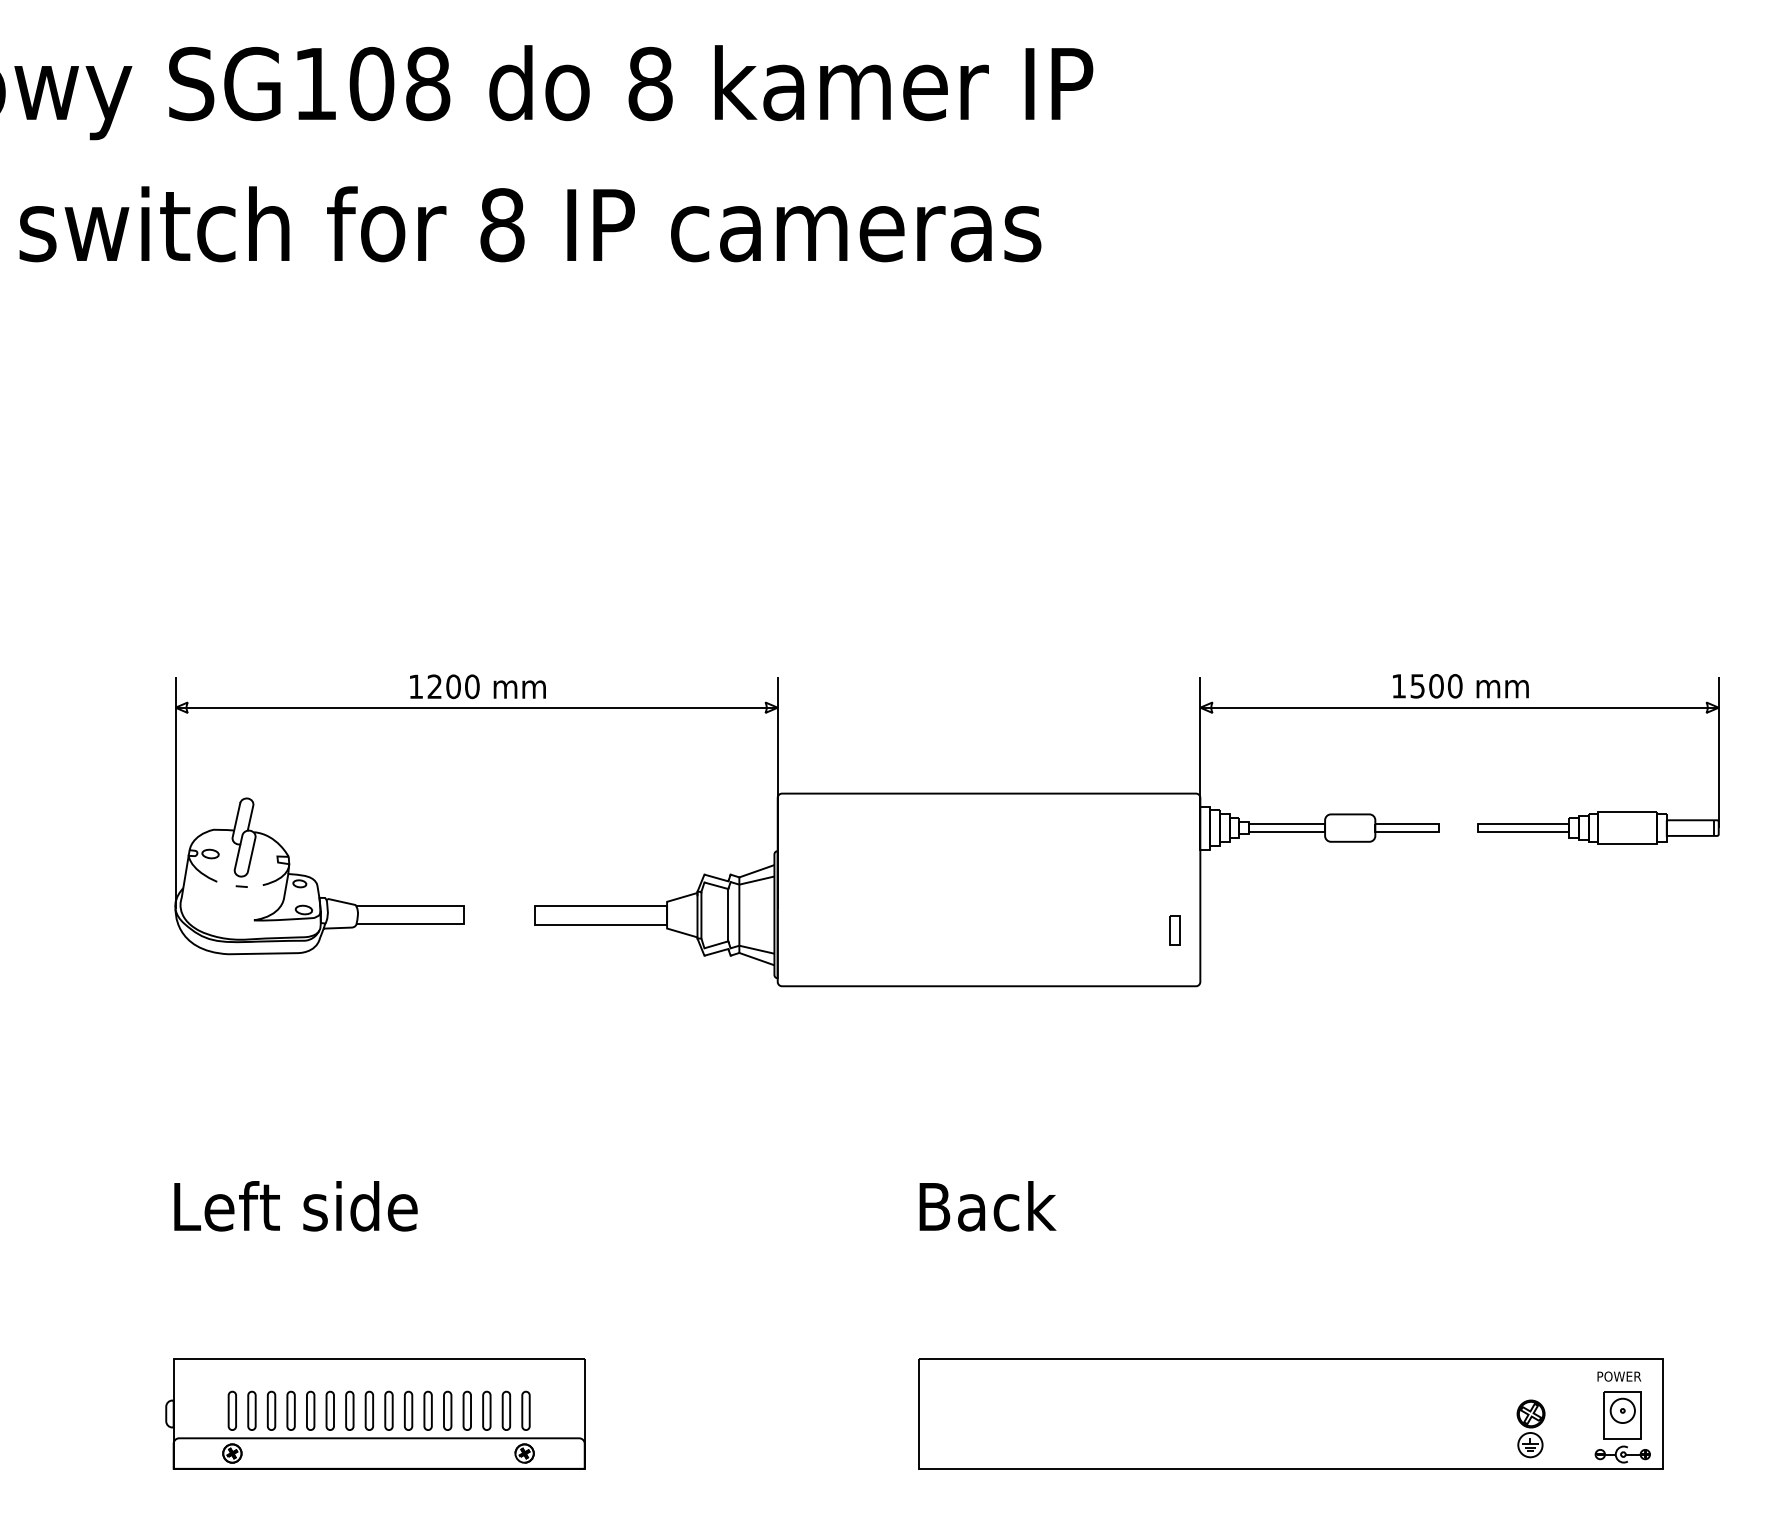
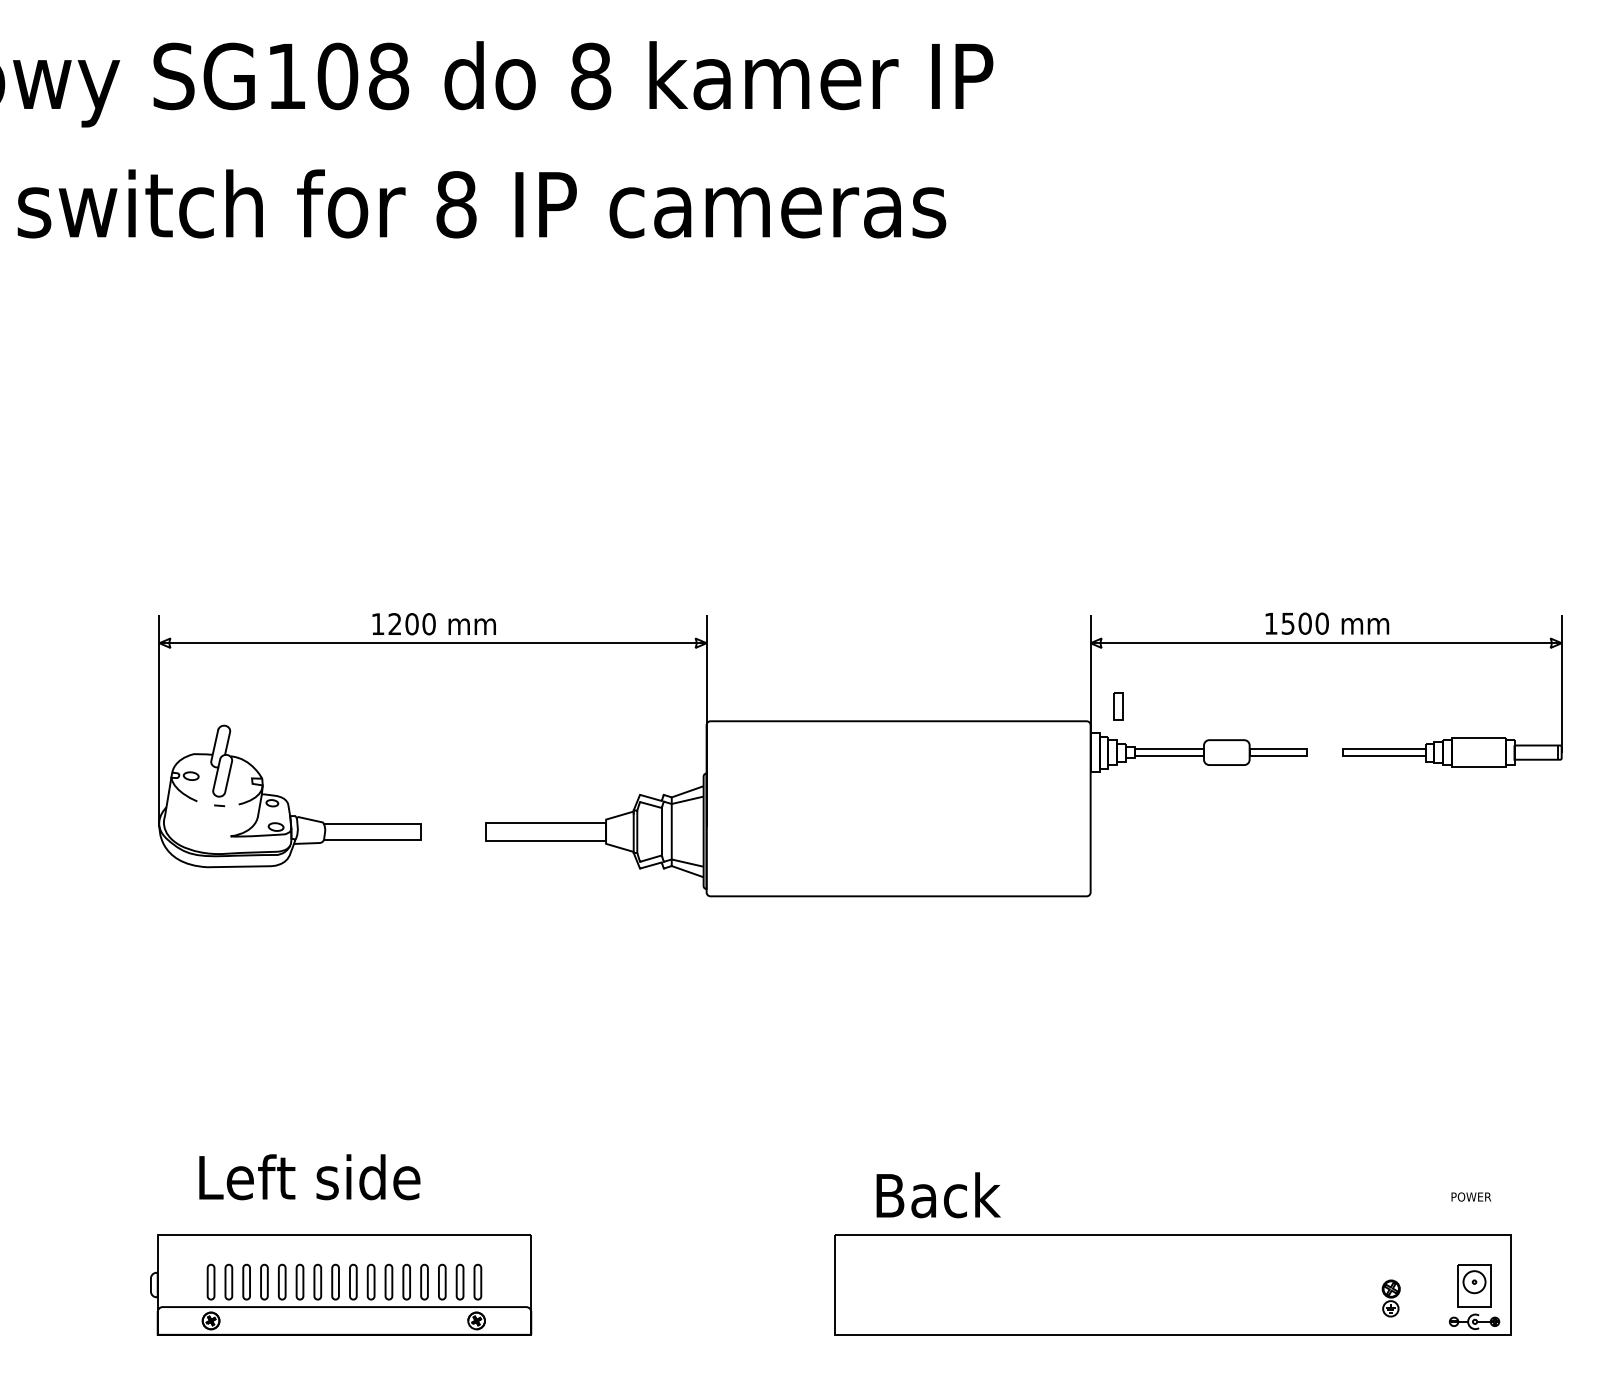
part: (1174, 930) -> (1118, 706), moved
text: (295, 1206) -> (309, 1177), moved
text: (987, 1206) -> (938, 1195), moved
text: (1619, 1376) -> (1471, 1196), moved
part: (1531, 1428) -> (1391, 1298), size x0.7

